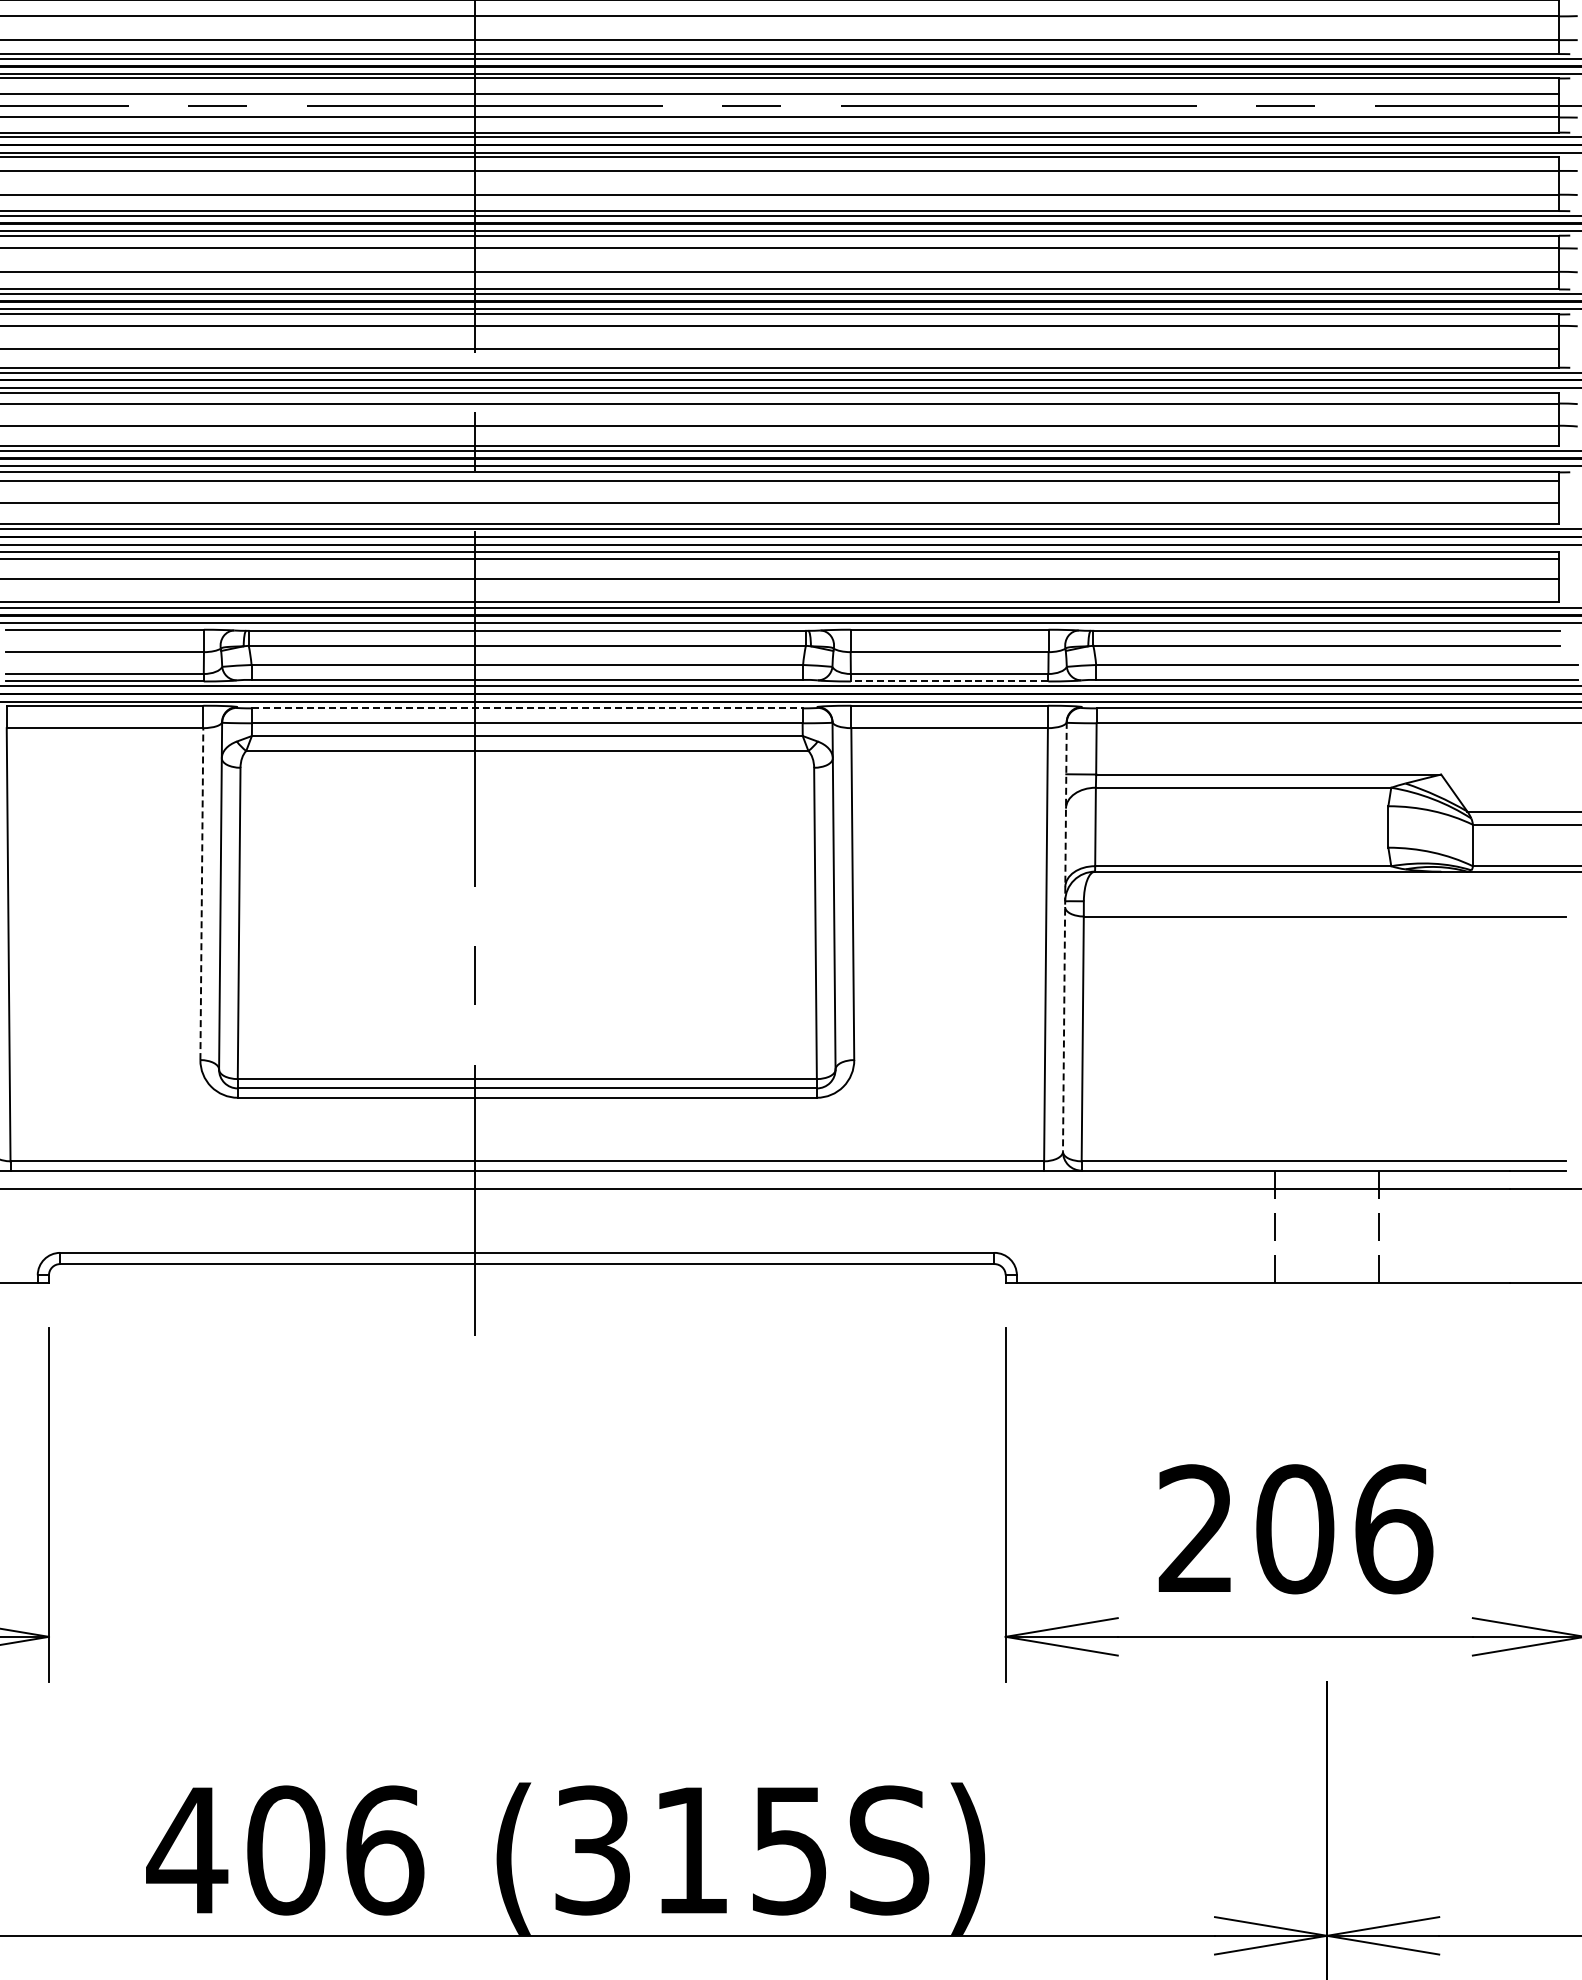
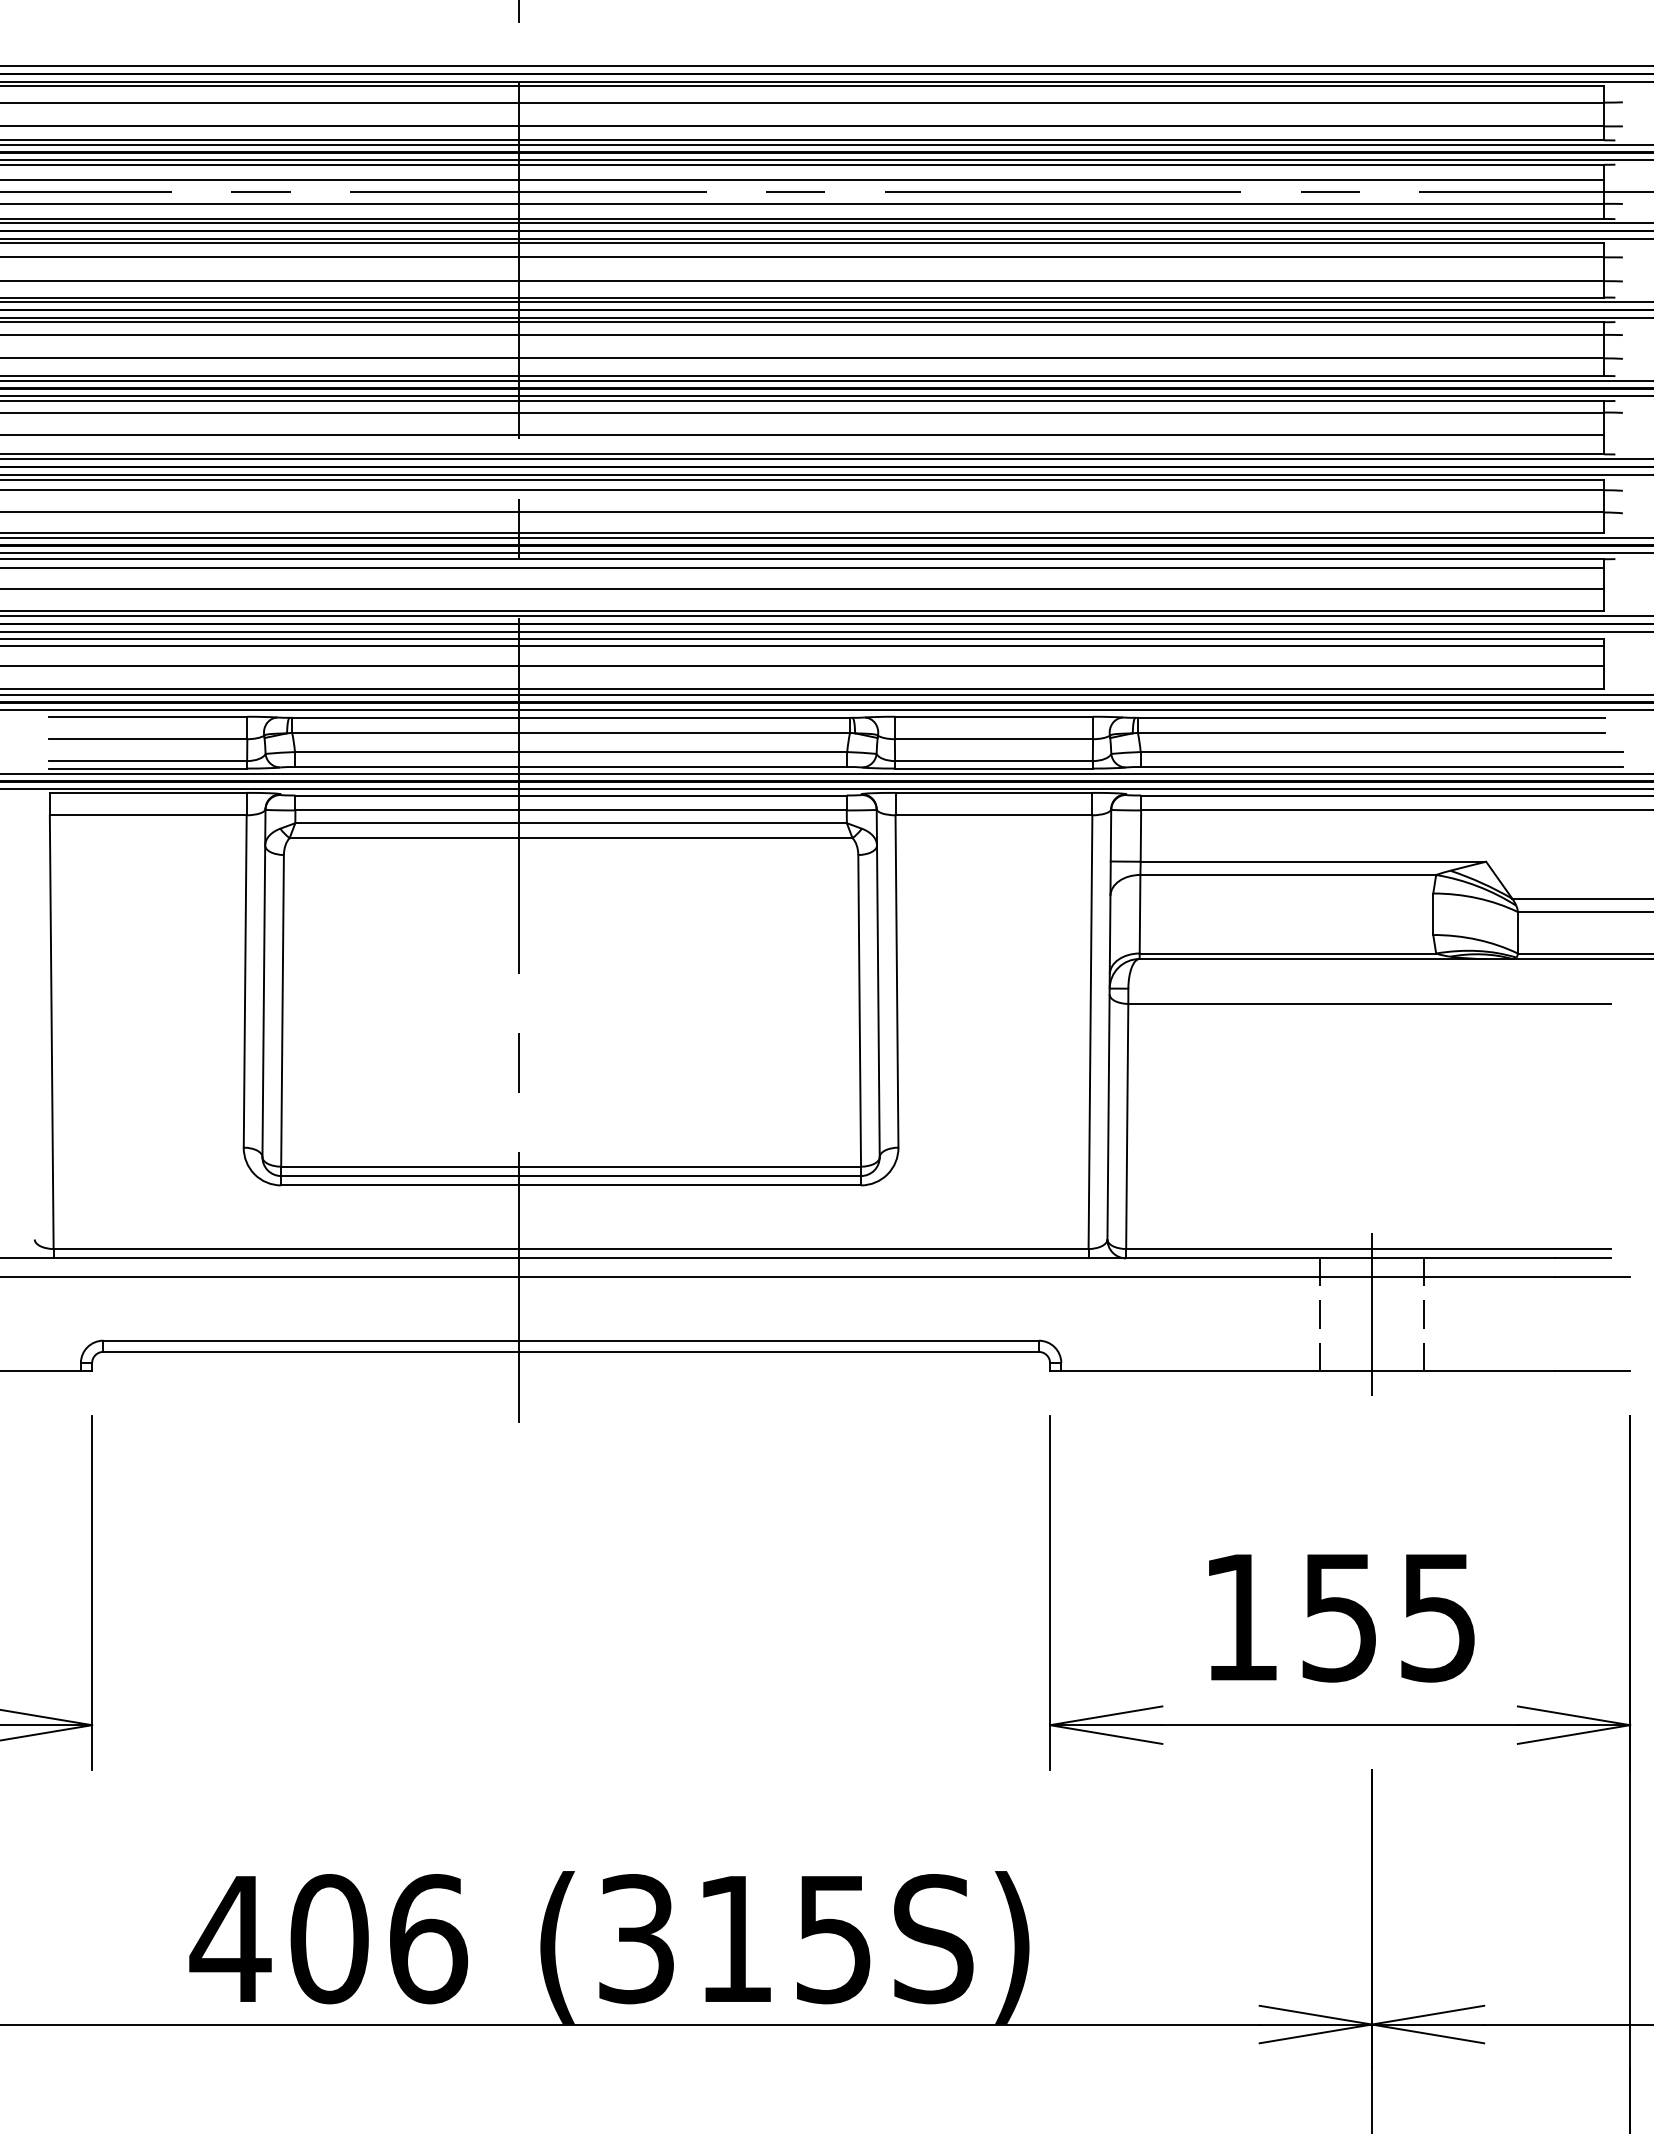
line: (949, 681) -> (993, 768), dashed -> solid
line: (527, 708) -> (571, 795), dashed -> solid
line: (202, 893) -> (245, 980), dashed -> solid
line: (1065, 937) -> (1109, 1024), dashed -> solid
line: (1326, 1226) -> (1371, 1314), added
text: (1295, 1529) -> (1340, 1617), 206 -> 155

